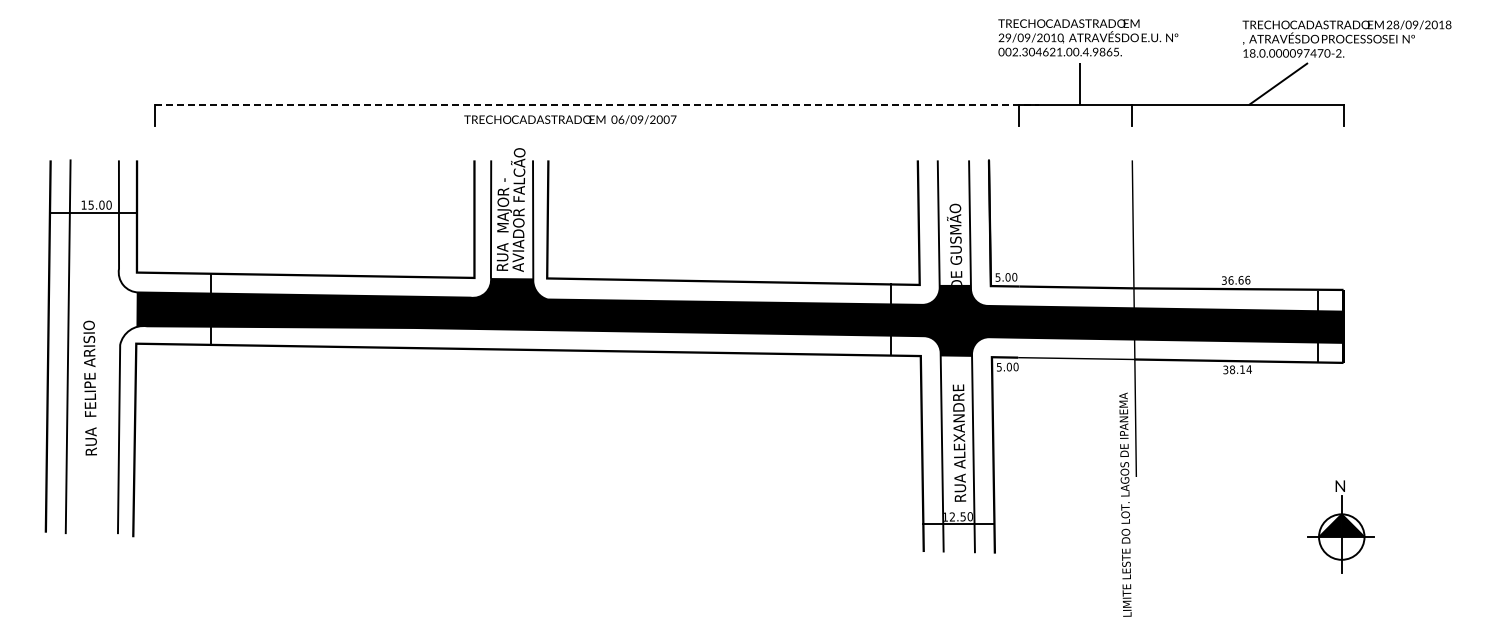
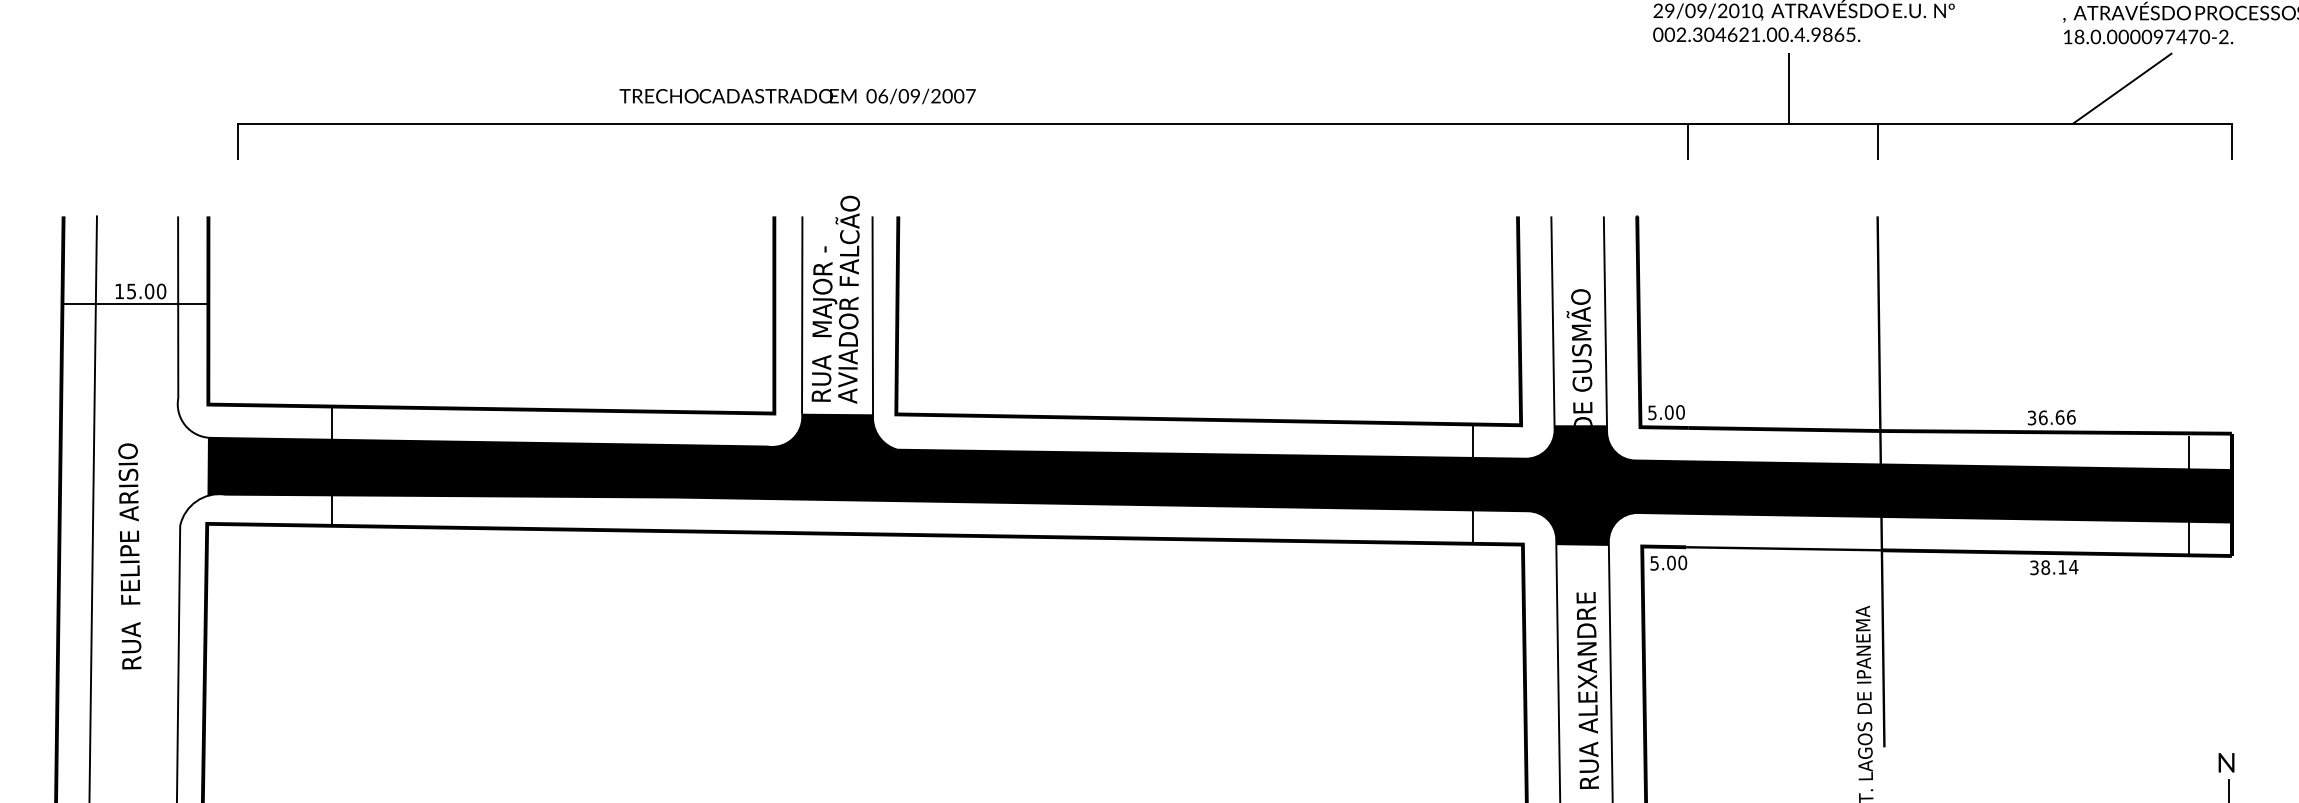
line: (596, 105) -> (979, 124), dashed -> solid
text: (570, 119) -> (797, 95), moved
text: (89, 387) -> (128, 555), moved

